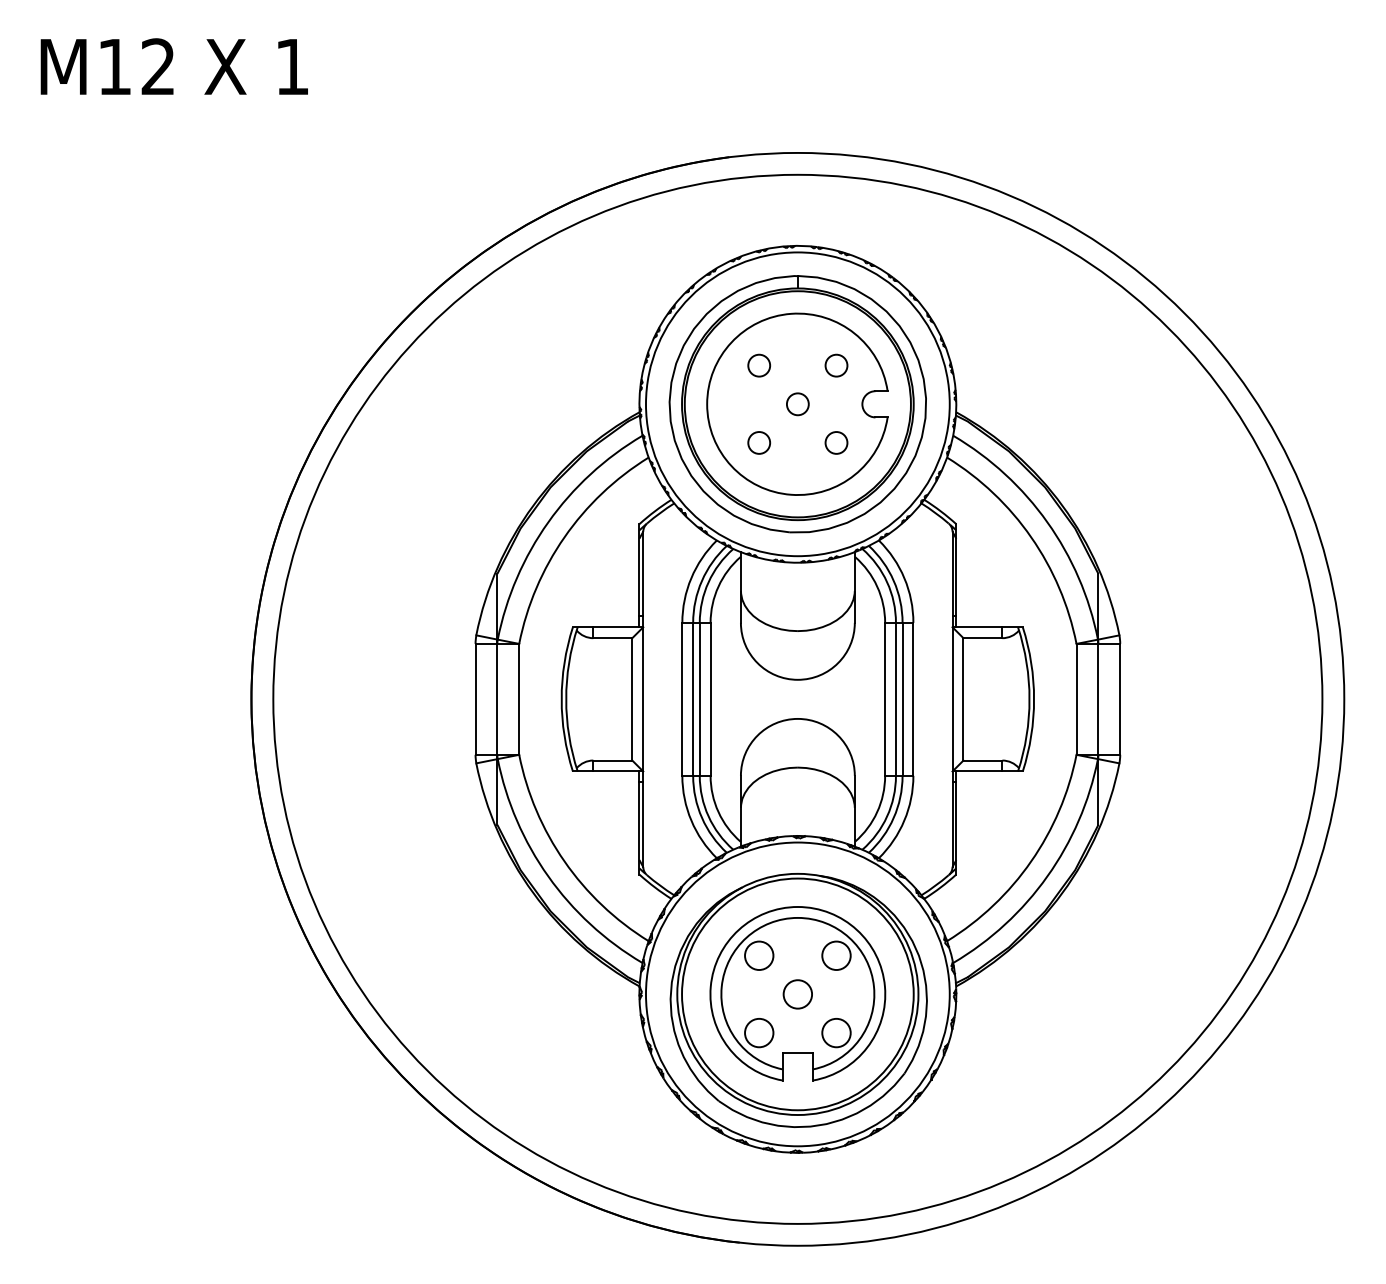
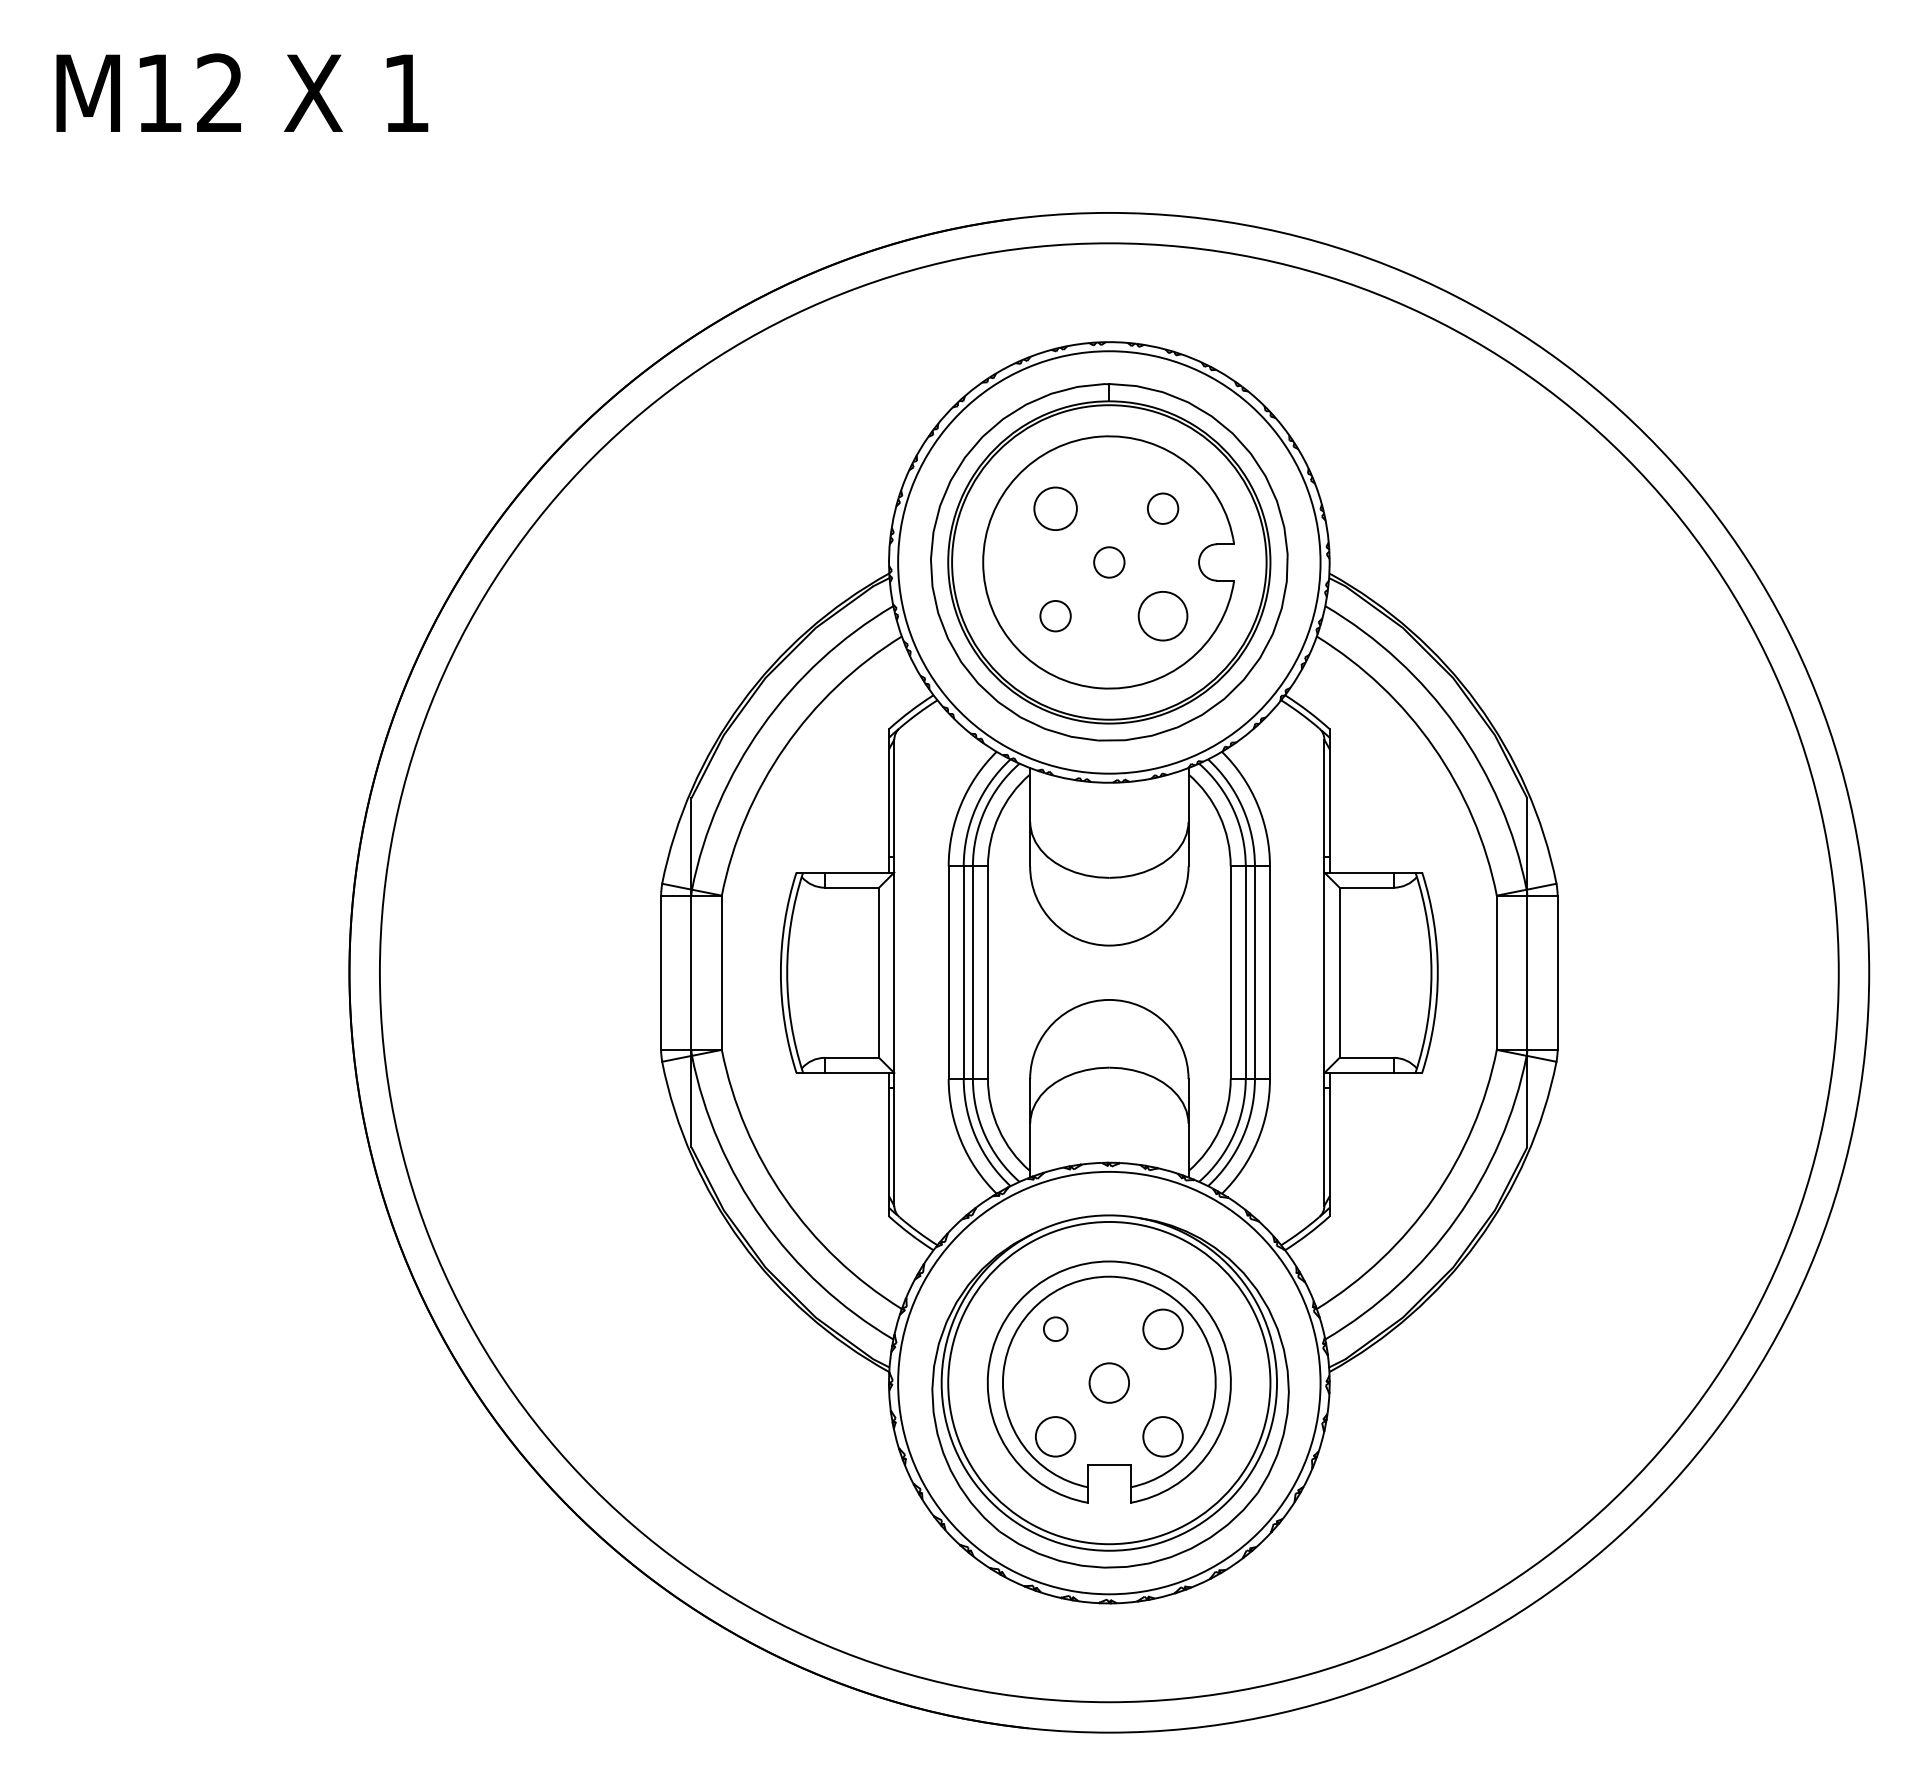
circle: (759, 365) -> (1055, 508), size x1.4
circle: (836, 443) -> (1162, 616), size x1.6
circle: (759, 955) -> (1055, 1328), size x0.6

